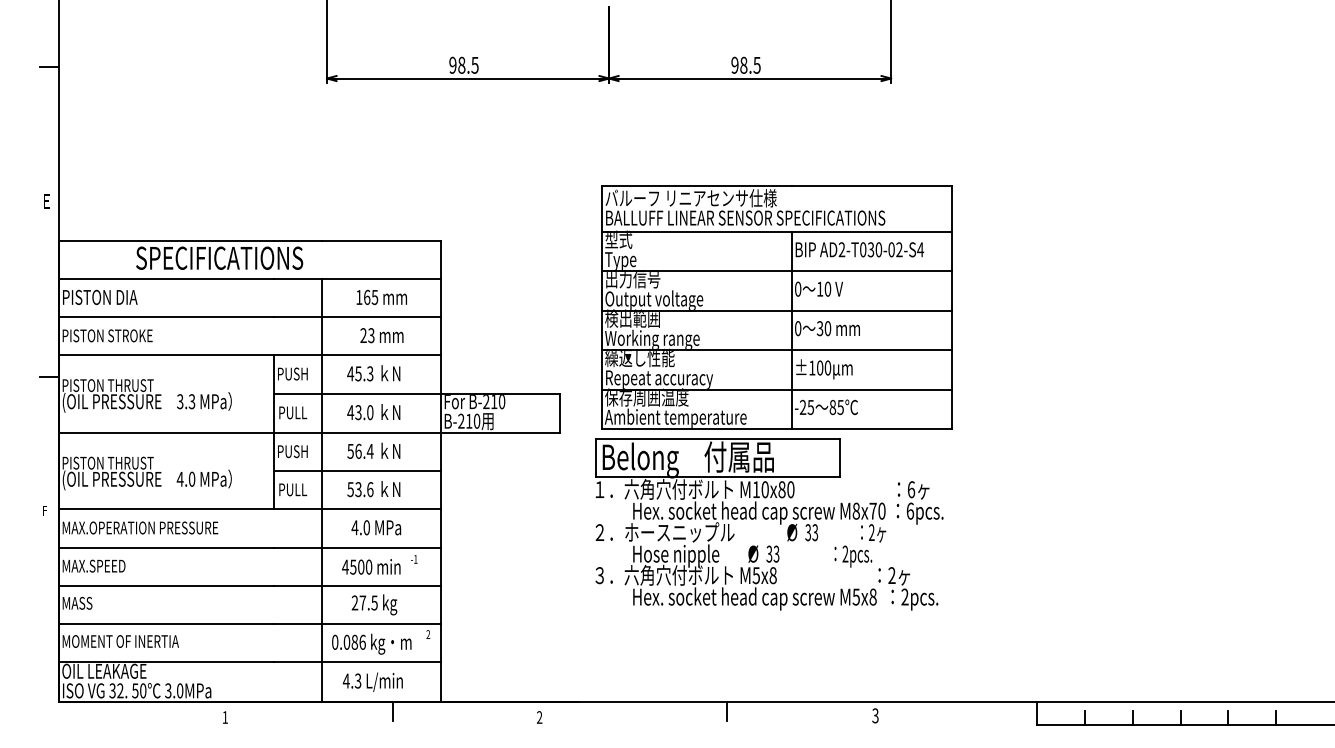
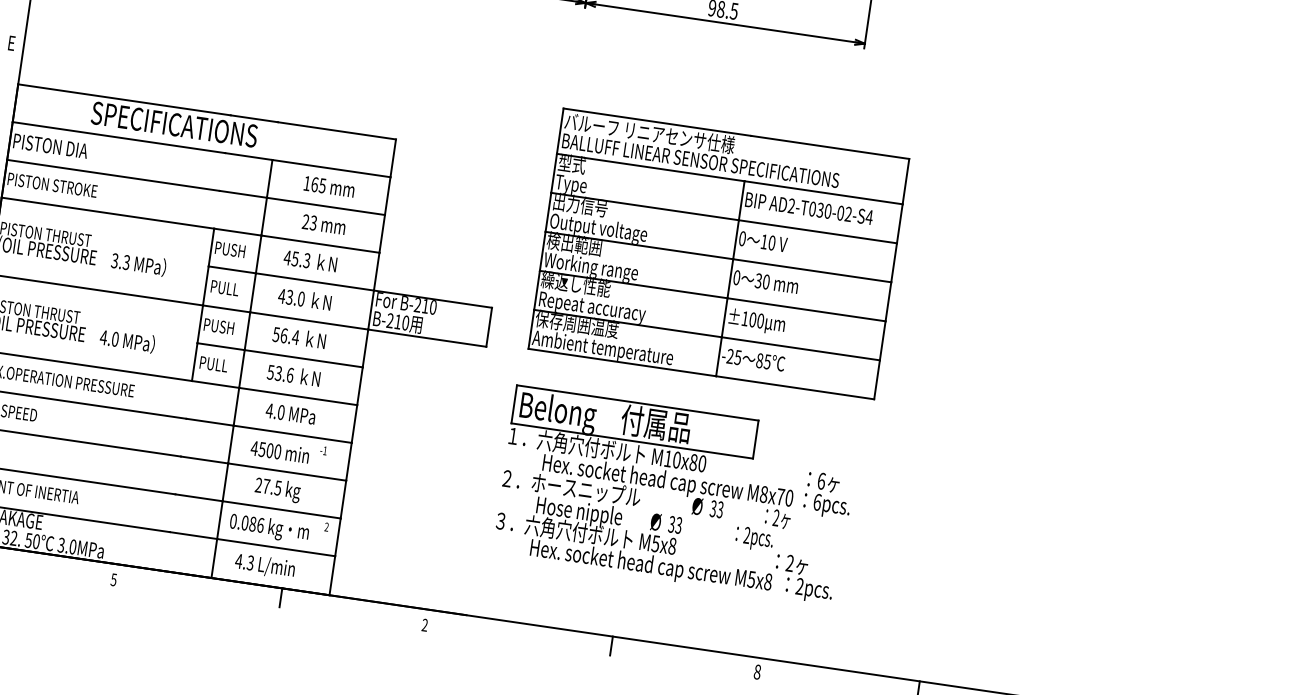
part: (769, 524) -> (676, 495), moved
text: (875, 715) -> (757, 671), 3 -> 8
text: (224, 717) -> (113, 579), 1 -> 5

